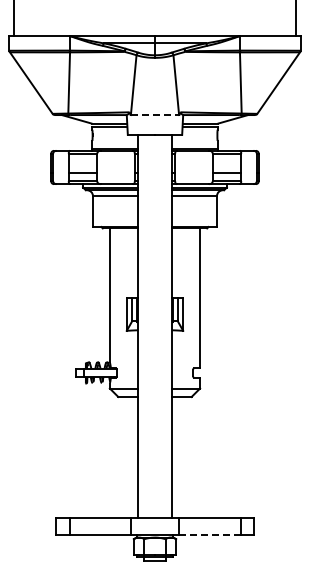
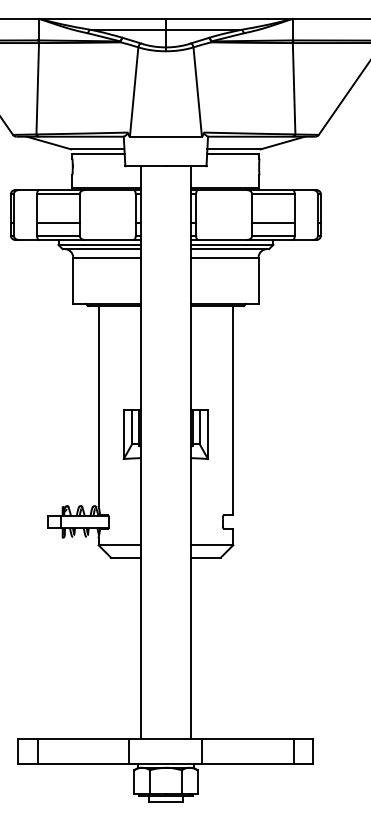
line: (155, 115) -> (166, 137), dashed -> solid
line: (209, 535) -> (247, 764), dashed -> solid

